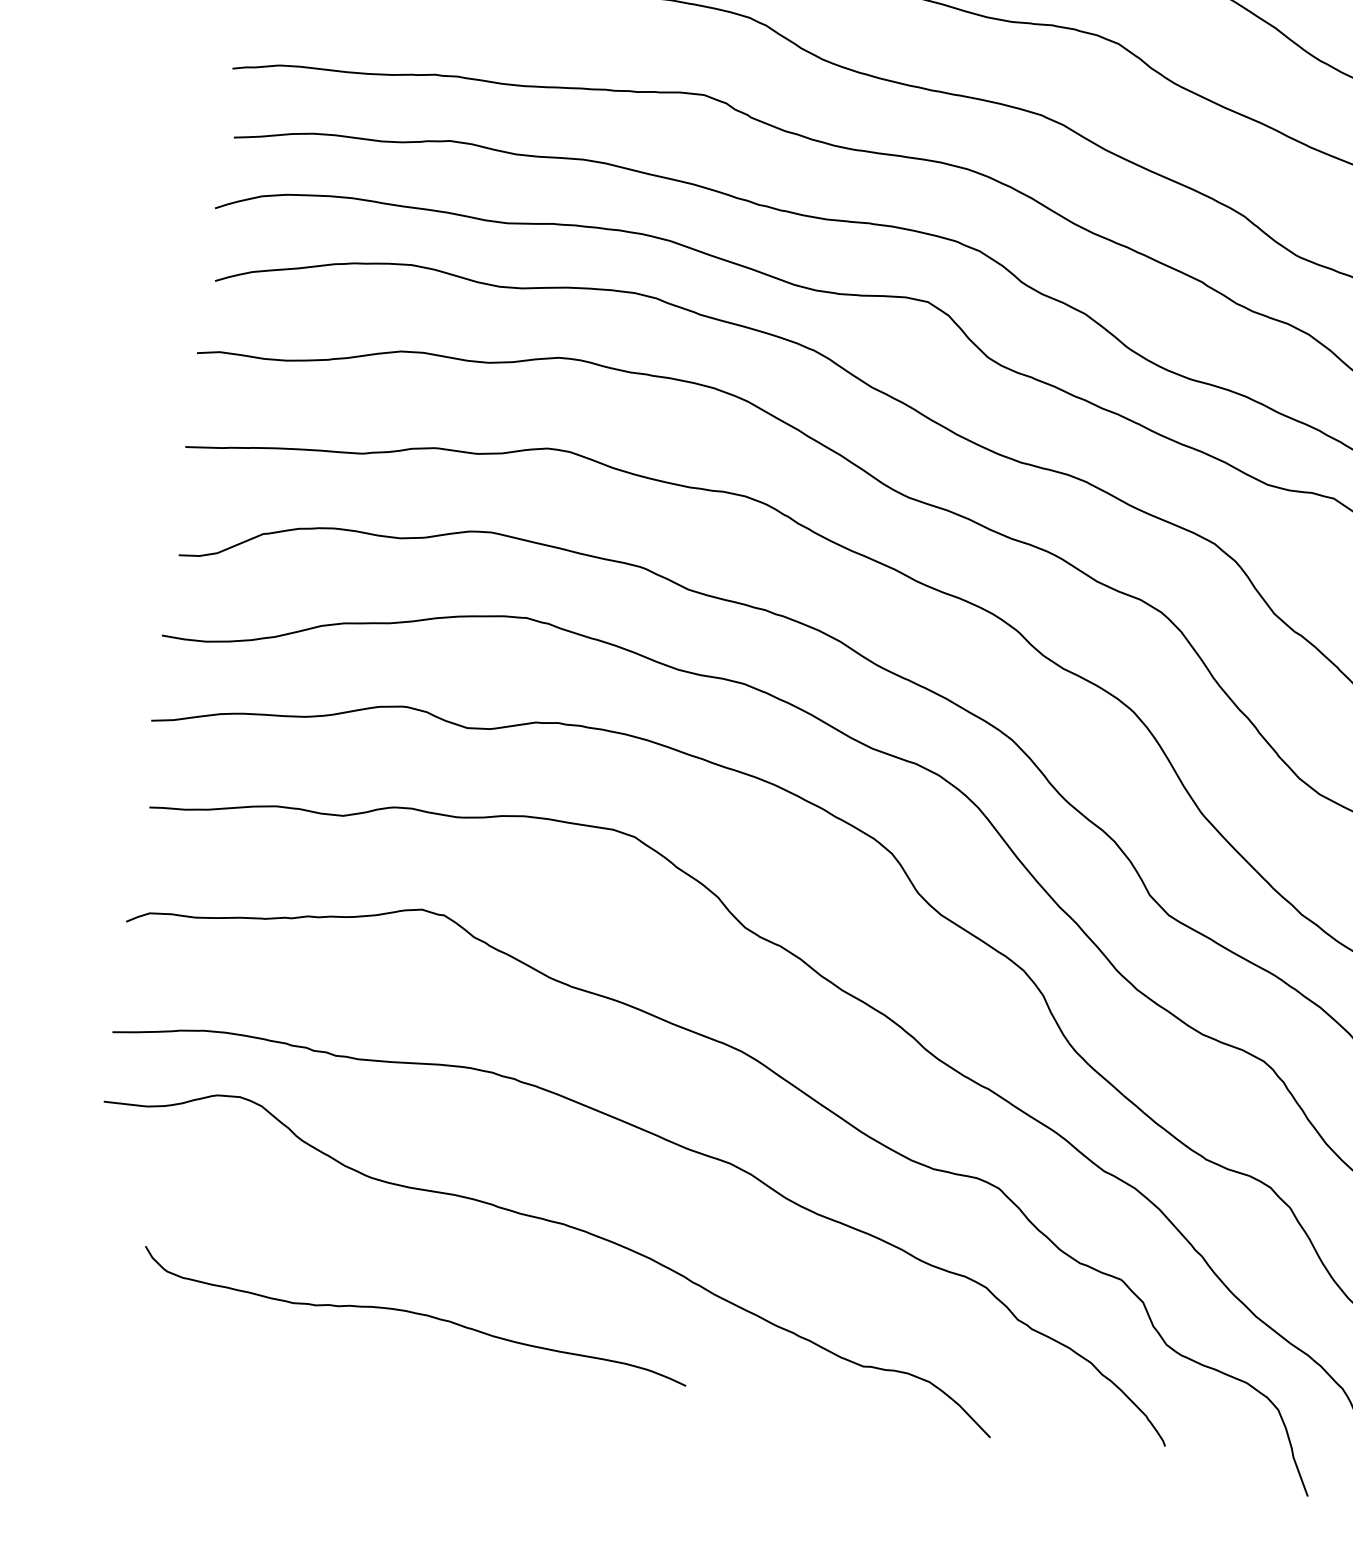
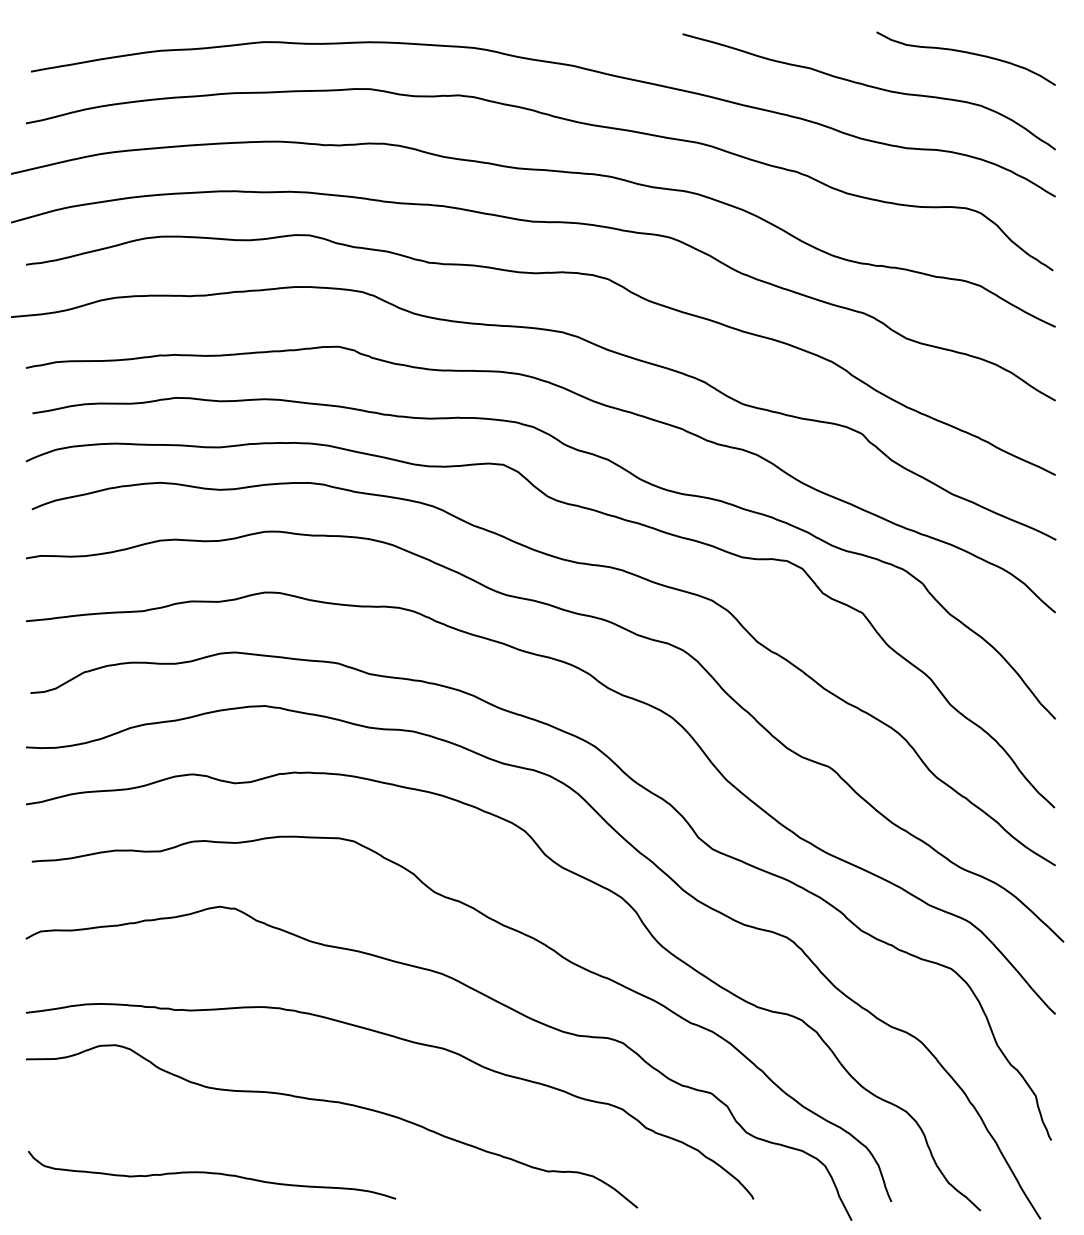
curve: (416, 1315) -> (212, 1174), moved

